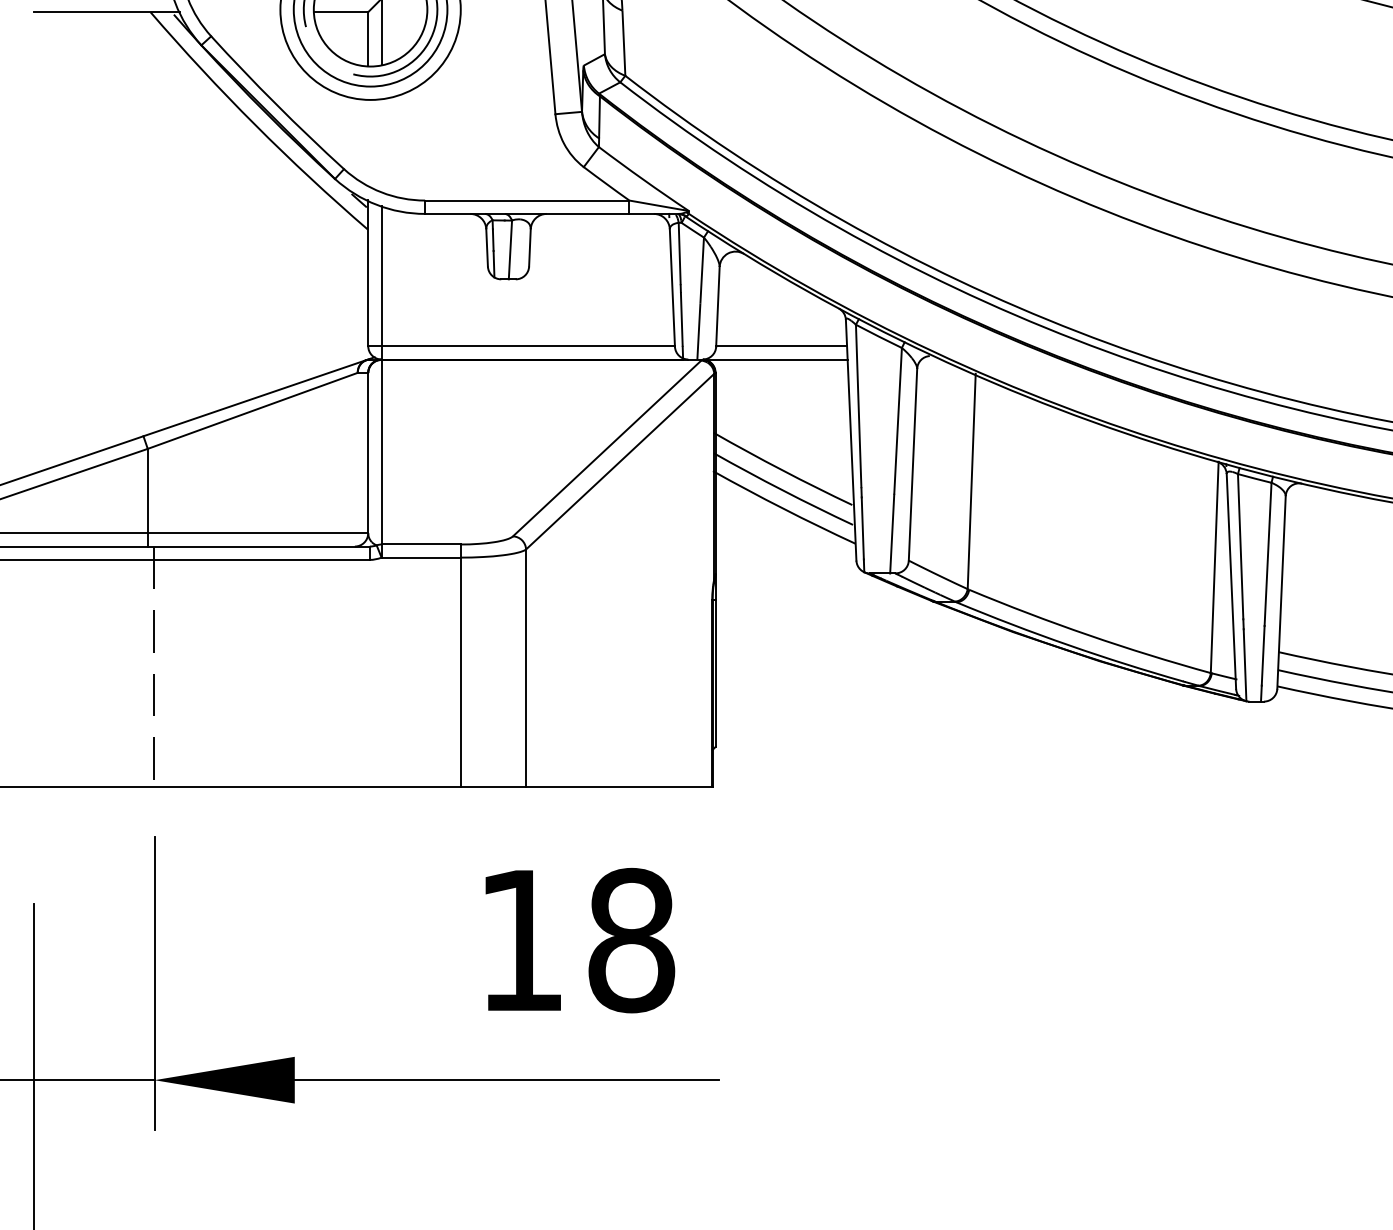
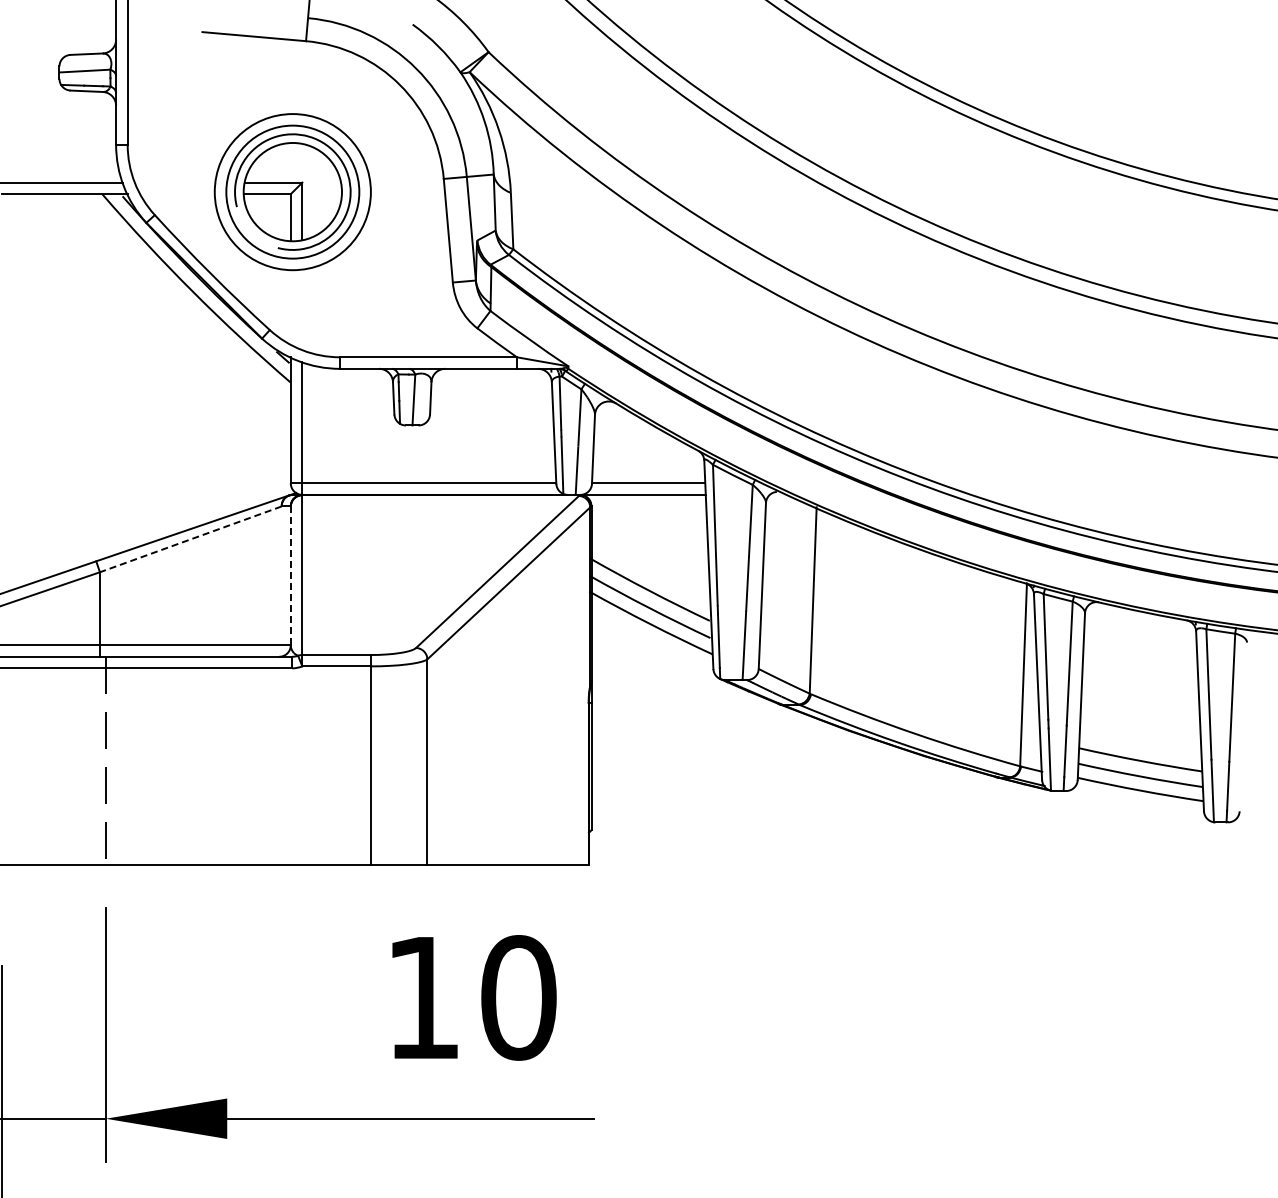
line: (252, 411) -> (190, 539), solid -> dashed
line: (367, 452) -> (290, 575), solid -> dashed
text: (631, 940) -> (518, 997), 18 -> 10

